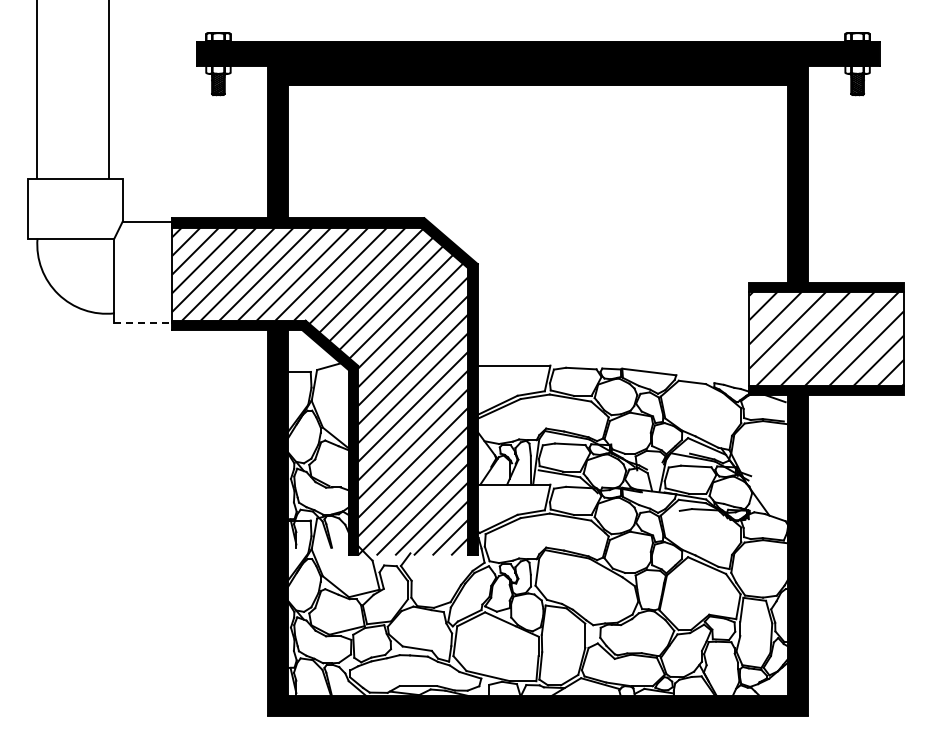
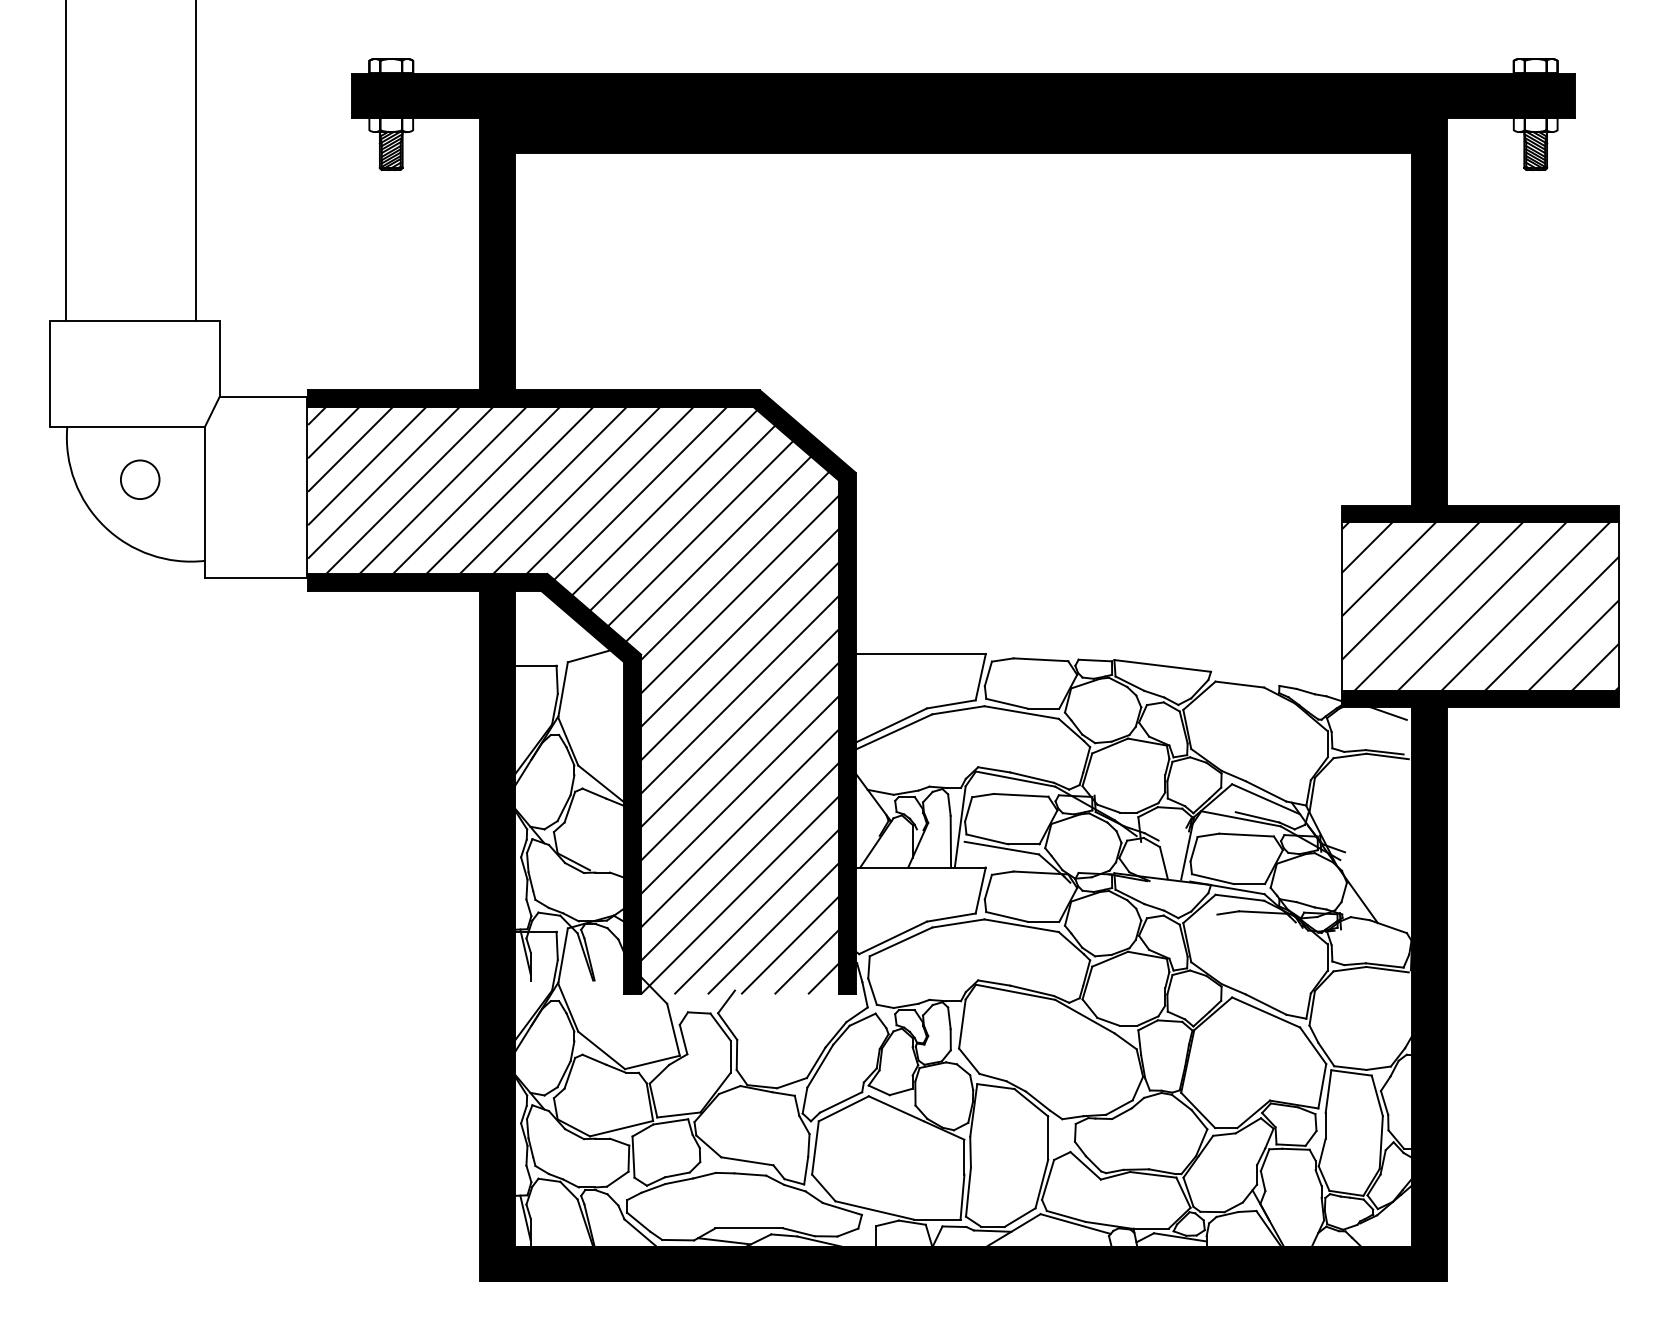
circle: (77, 267) -> (138, 478), added
line: (142, 323) -> (255, 579), dashed -> solid

